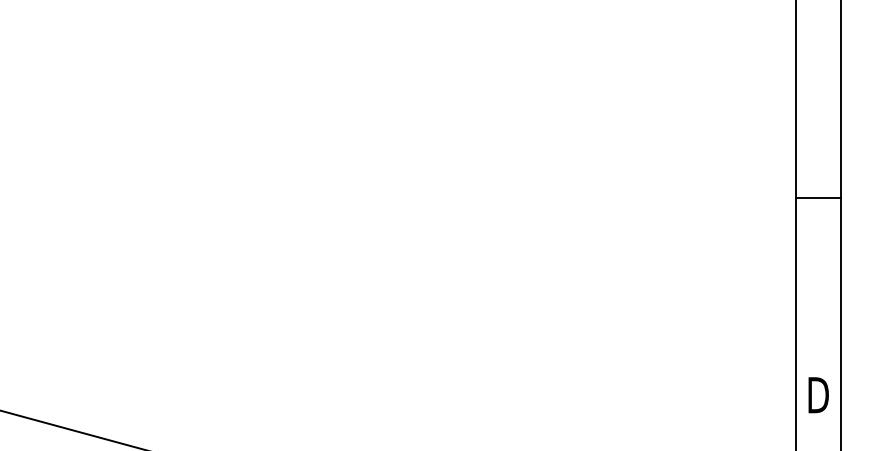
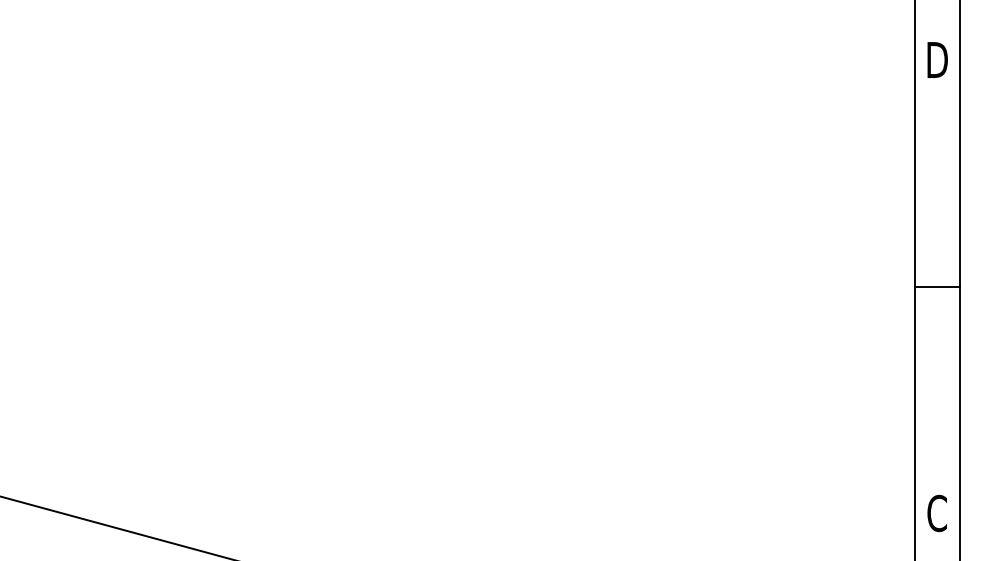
line: (818, 198) -> (937, 286), moved
text: (818, 395) -> (937, 513), D -> C

